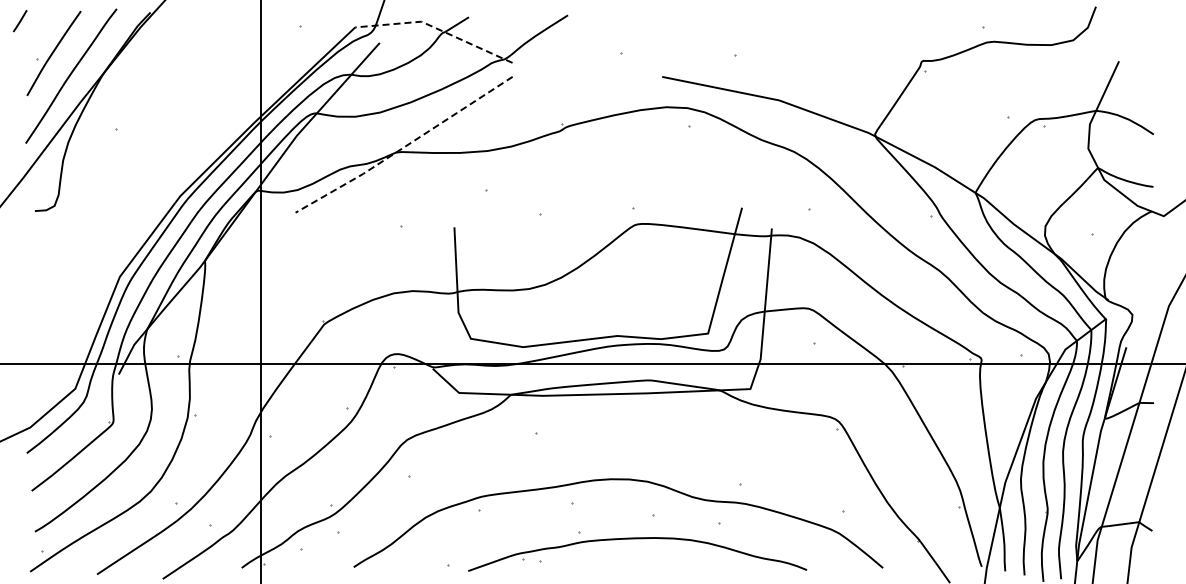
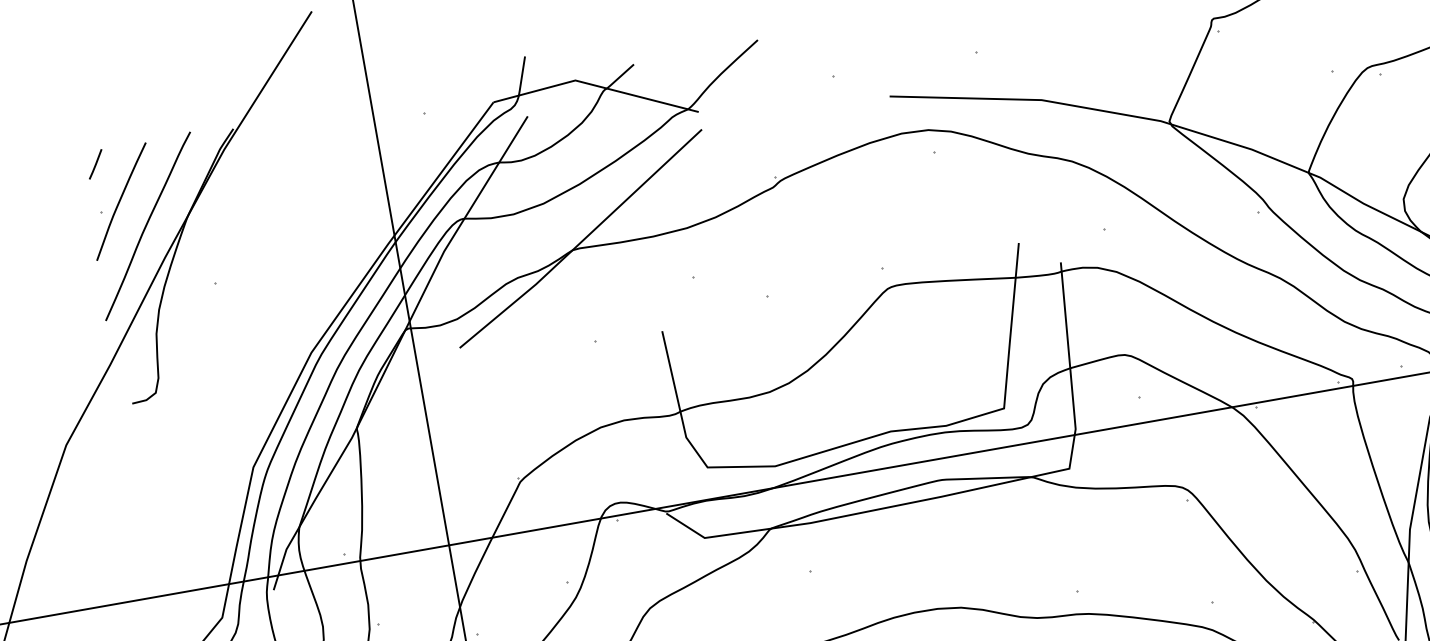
line: (20, 21) -> (96, 164), moved
line: (436, 28) -> (595, 85), dashed -> solid
line: (404, 147) -> (581, 242), dashed -> solid

